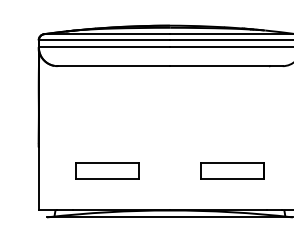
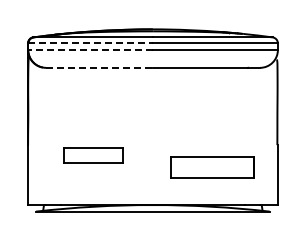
line: (105, 40) -> (91, 43), solid -> dashed
line: (104, 47) -> (90, 50), solid -> dashed
line: (114, 65) -> (100, 67), solid -> dashed
part: (107, 170) -> (93, 155), moved
part: (232, 170) -> (212, 167), size x1.4

